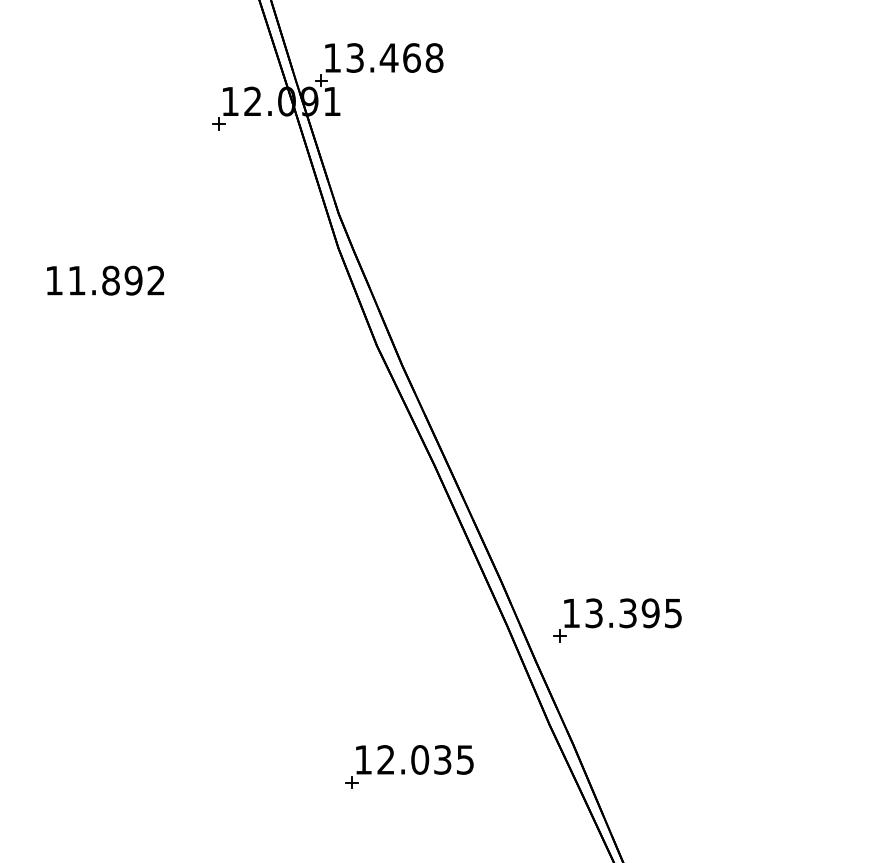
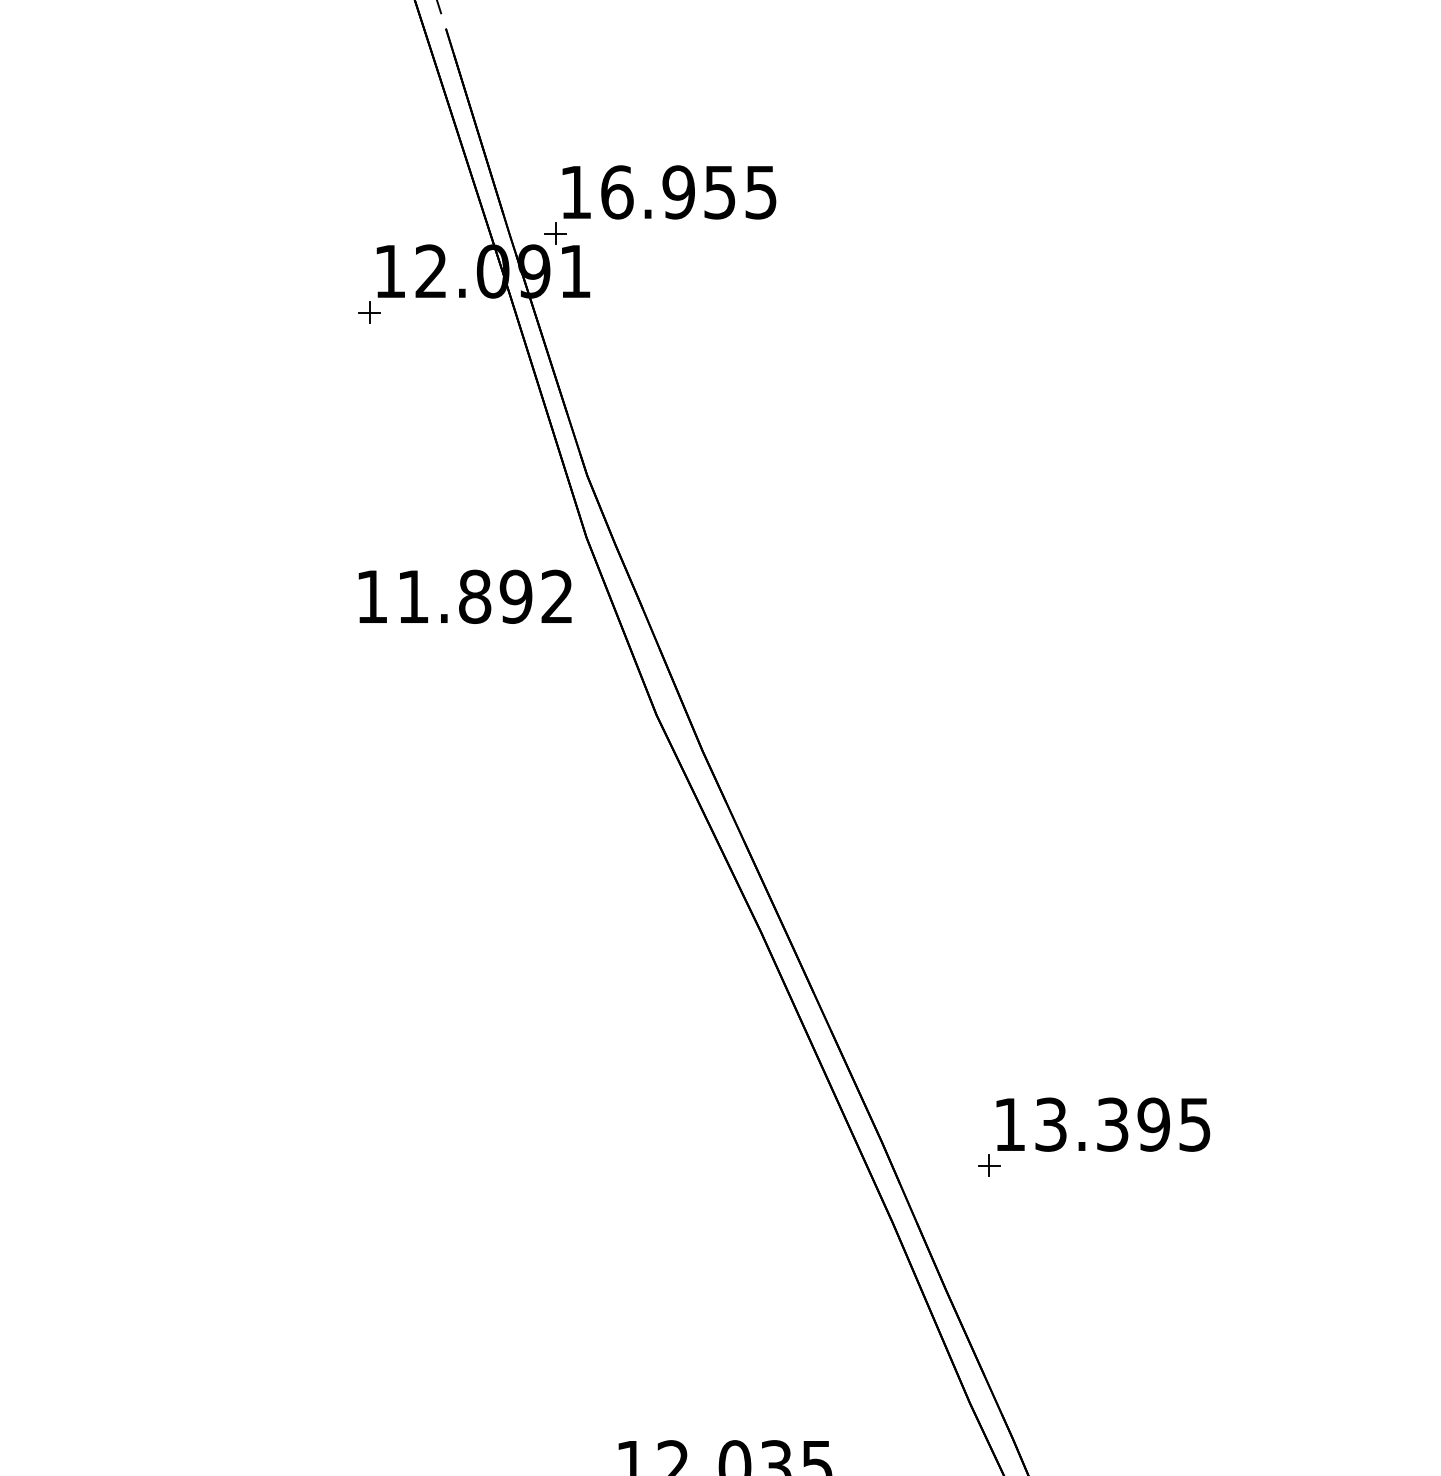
text: (394, 57) -> (688, 191), 13.468 -> 16.955
text: (105, 280) -> (465, 596), moved
part: (617, 620) -> (1093, 1137), moved

